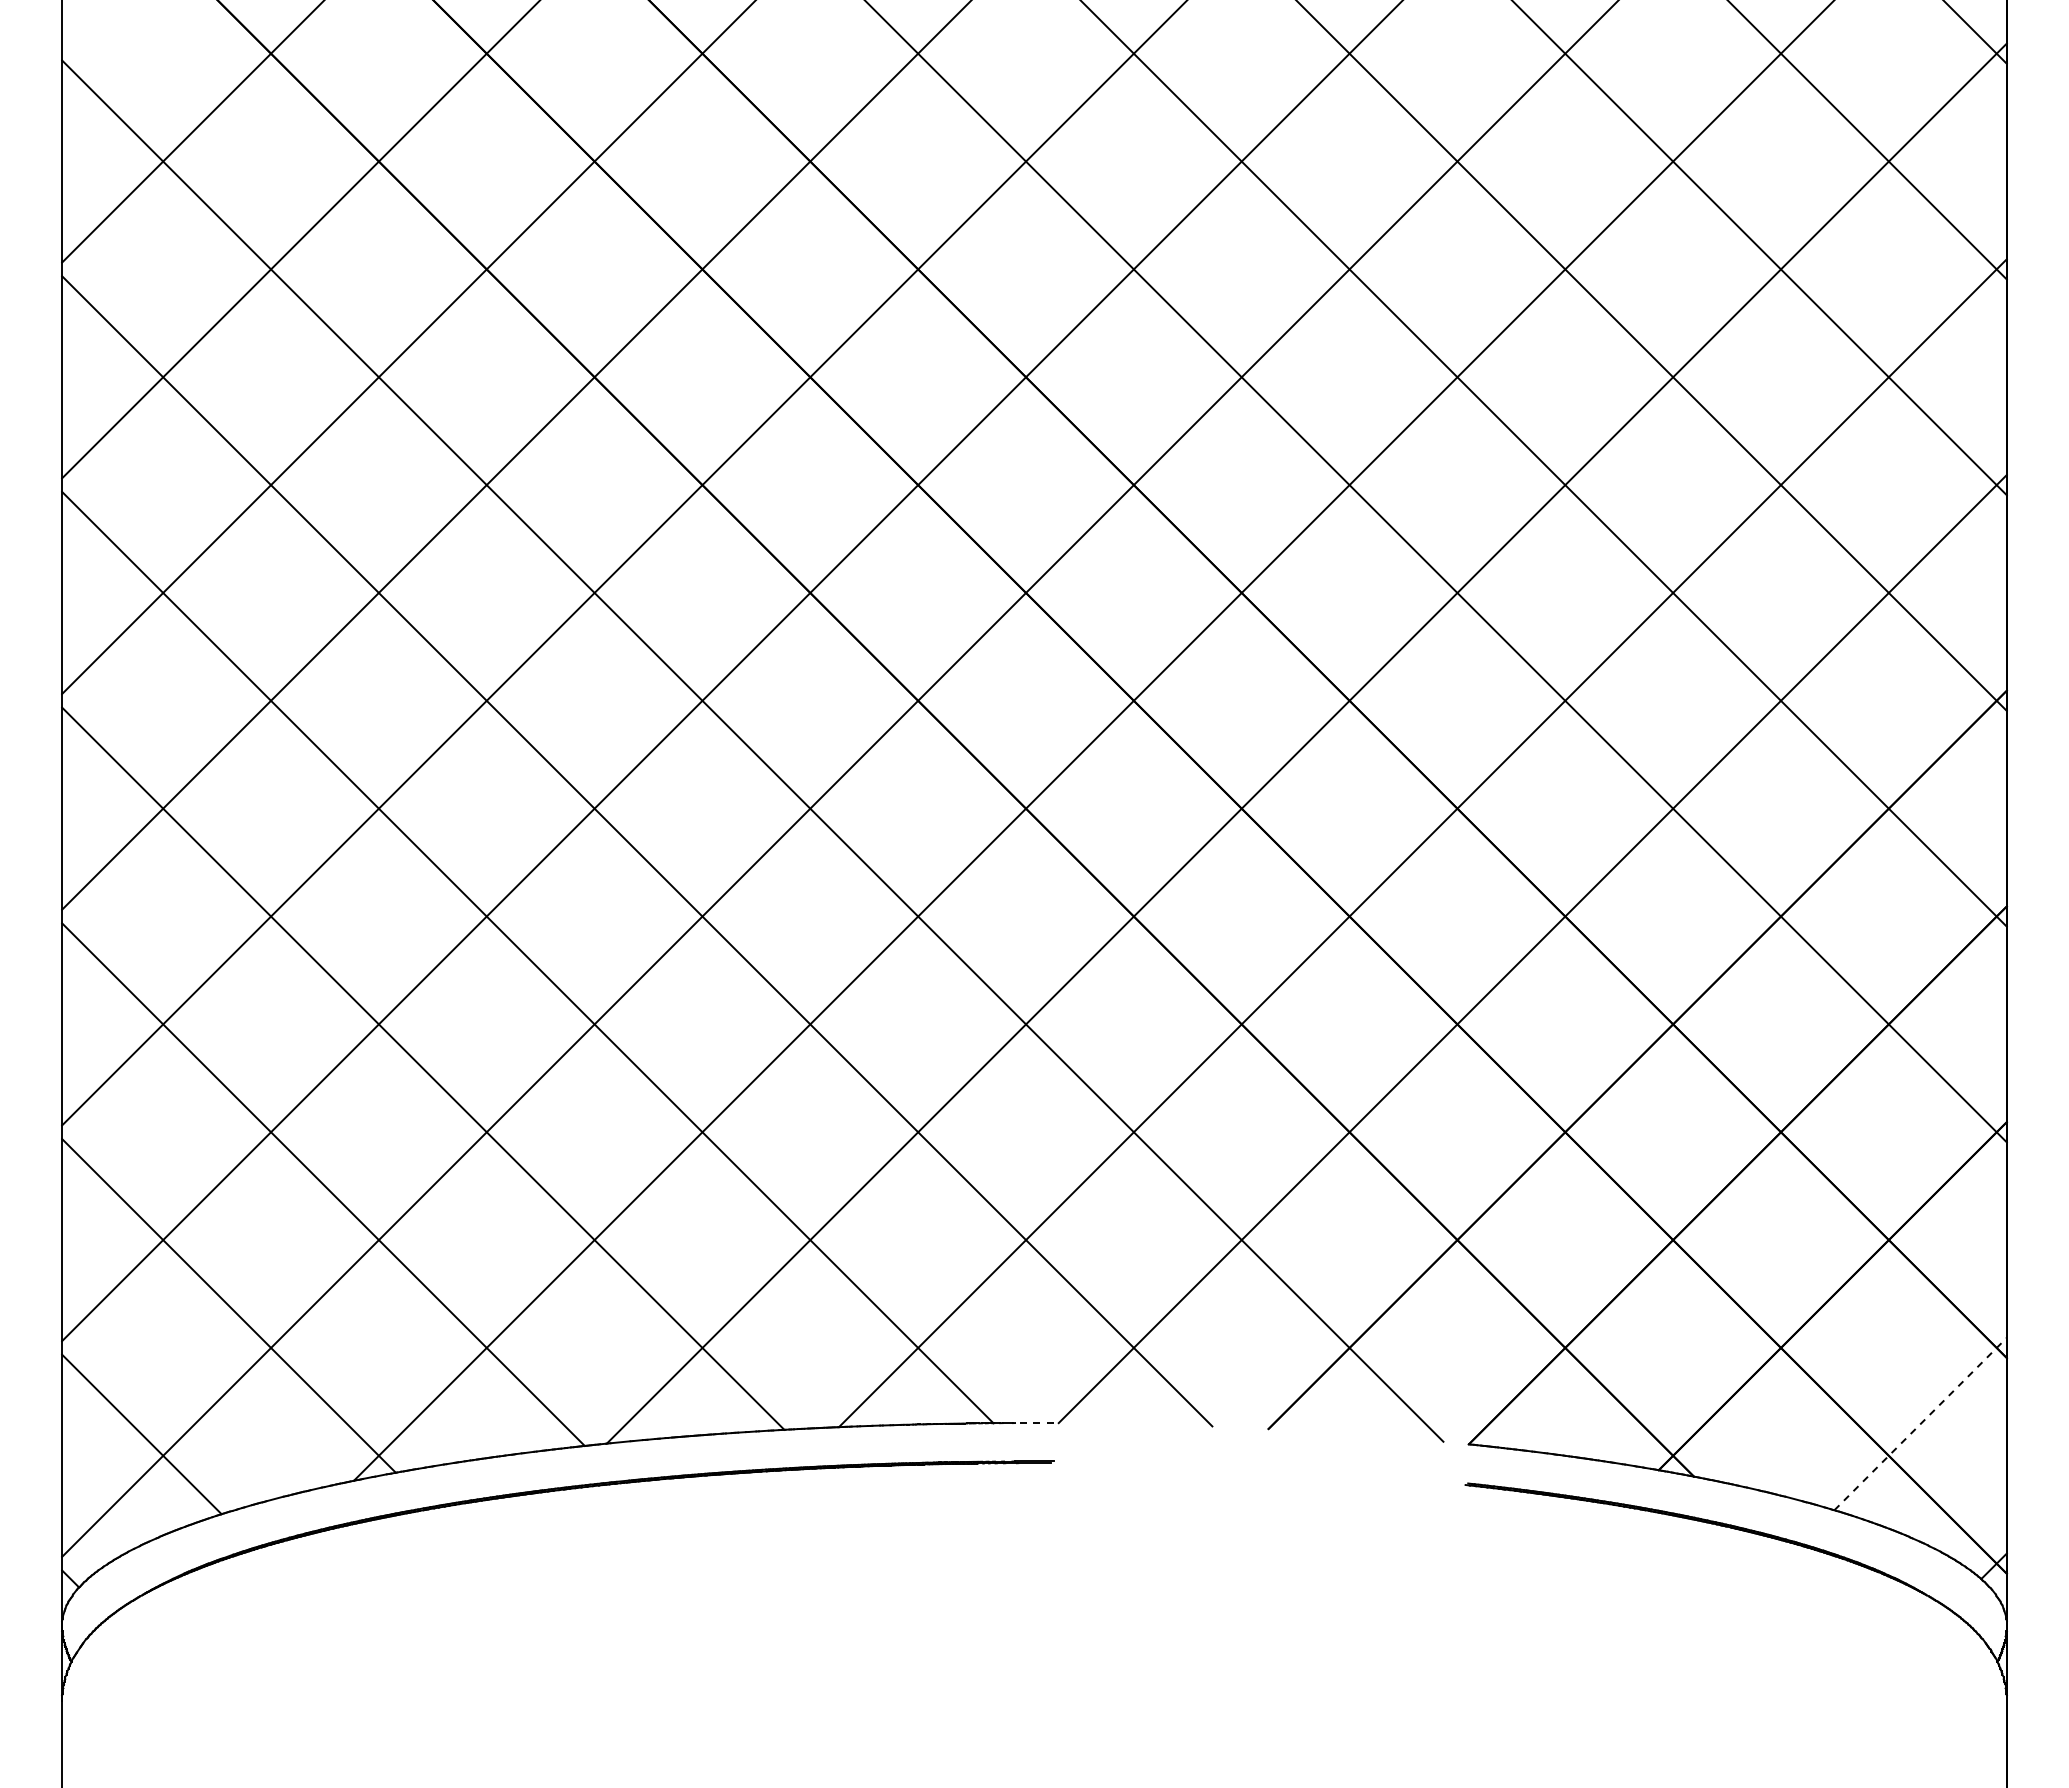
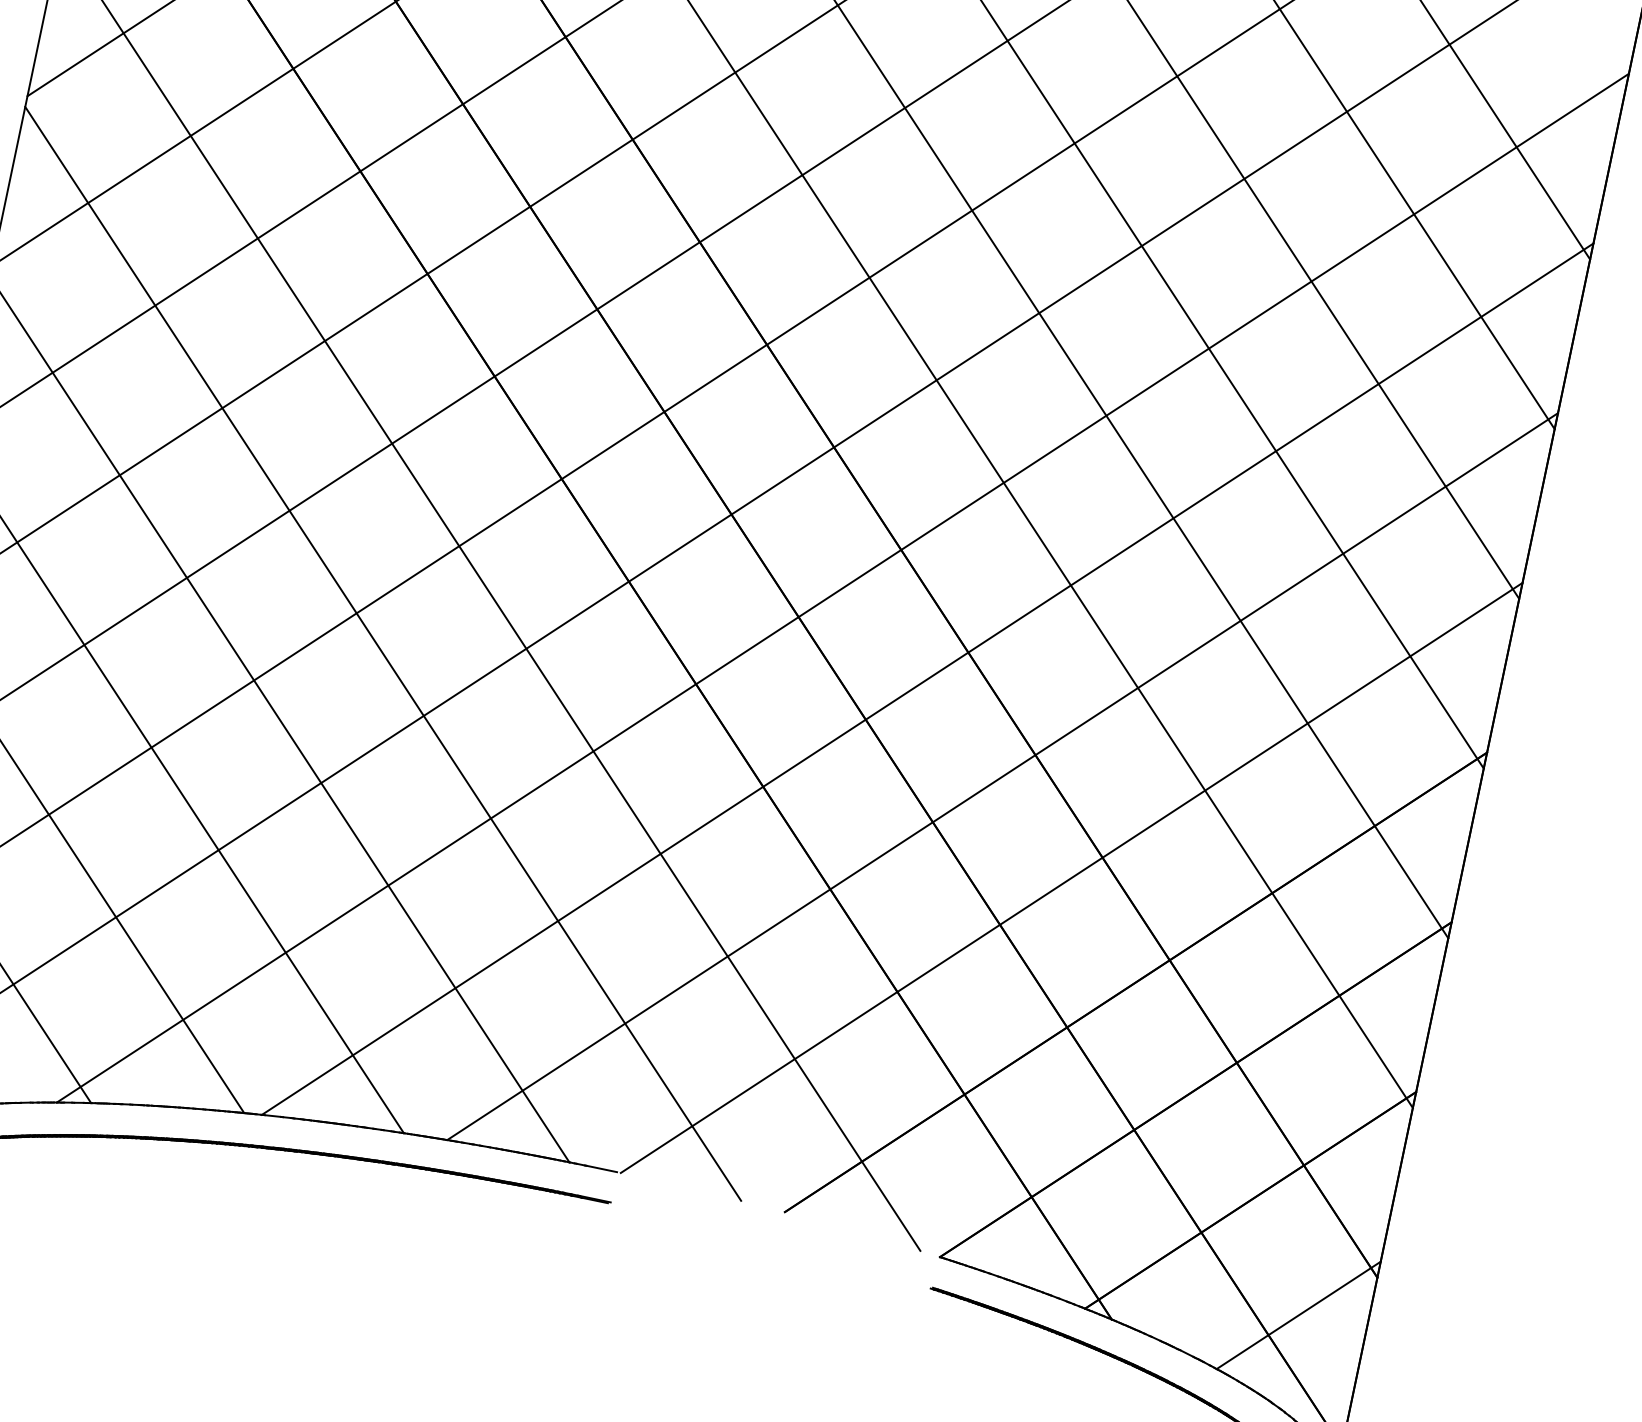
line: (1033, 1423) -> (600, 1169), dashed -> solid
line: (1920, 1424) -> (1298, 1315), dashed -> solid

